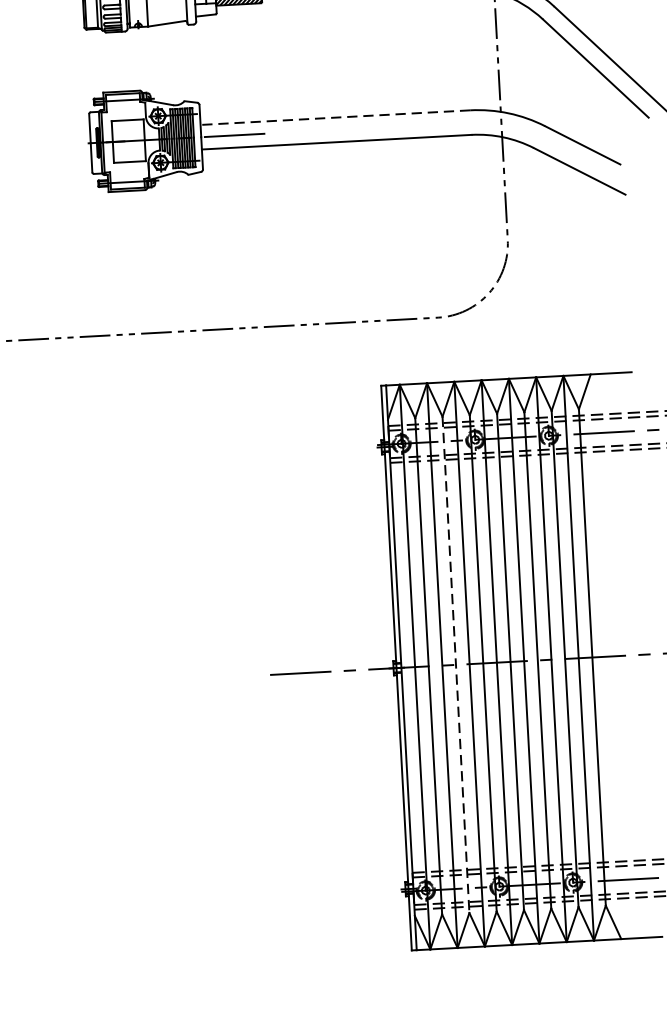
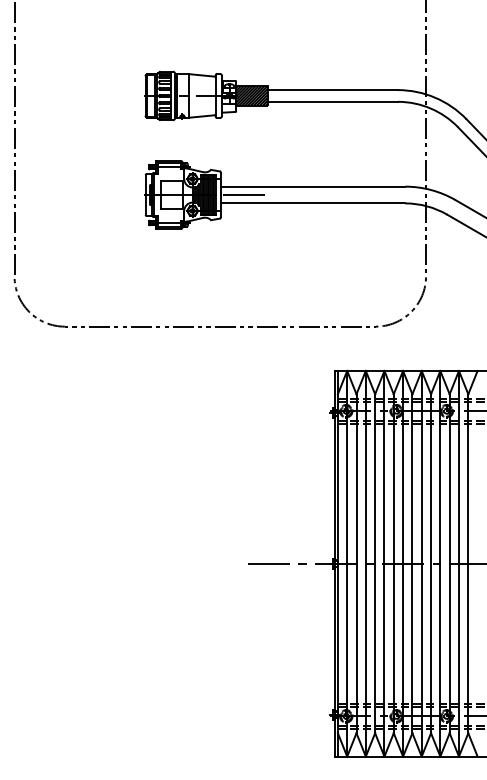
line: (334, 117) -> (312, 186), dashed -> solid
line: (456, 665) -> (375, 564), dashed -> solid

